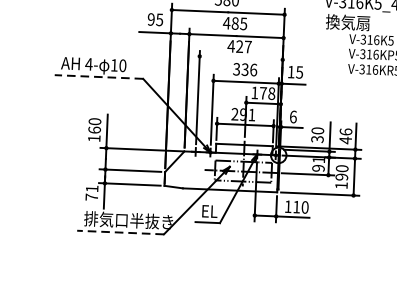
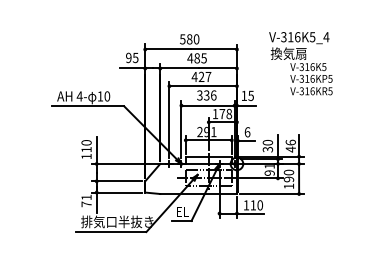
line: (240, 58) -> (202, 86), added
line: (99, 77) -> (88, 106), dashed -> solid
text: (94, 129) -> (86, 149), 160 -> 110
line: (119, 233) -> (110, 232), dashed -> solid

